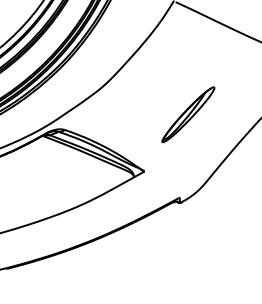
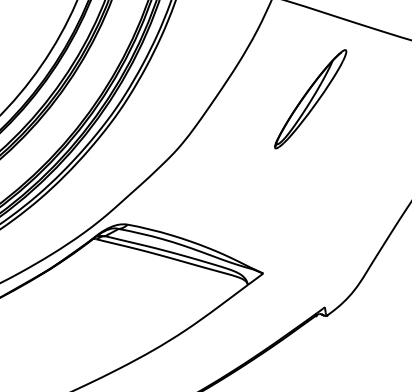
part: (188, 114) -> (310, 98), moved

